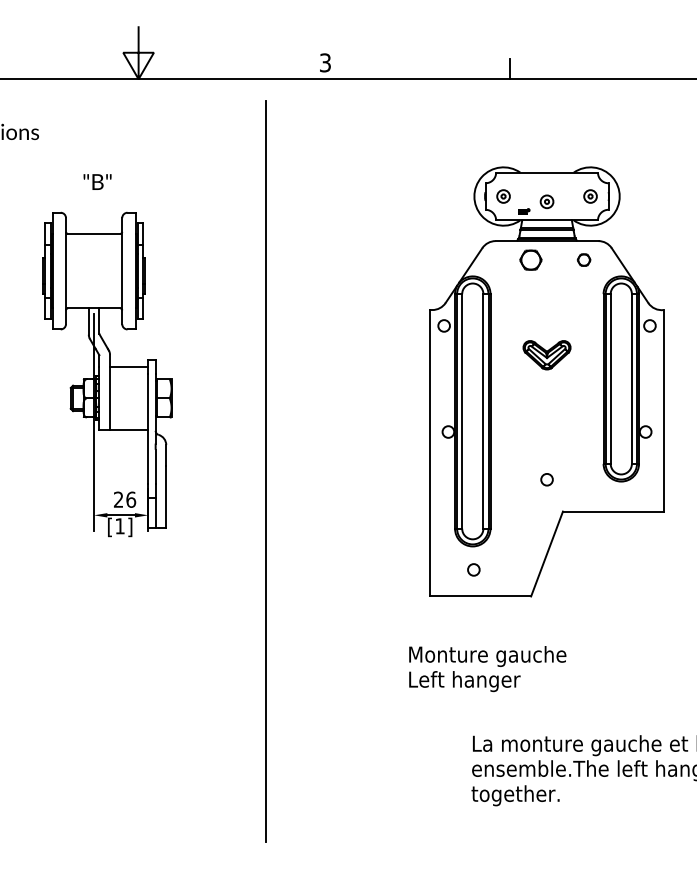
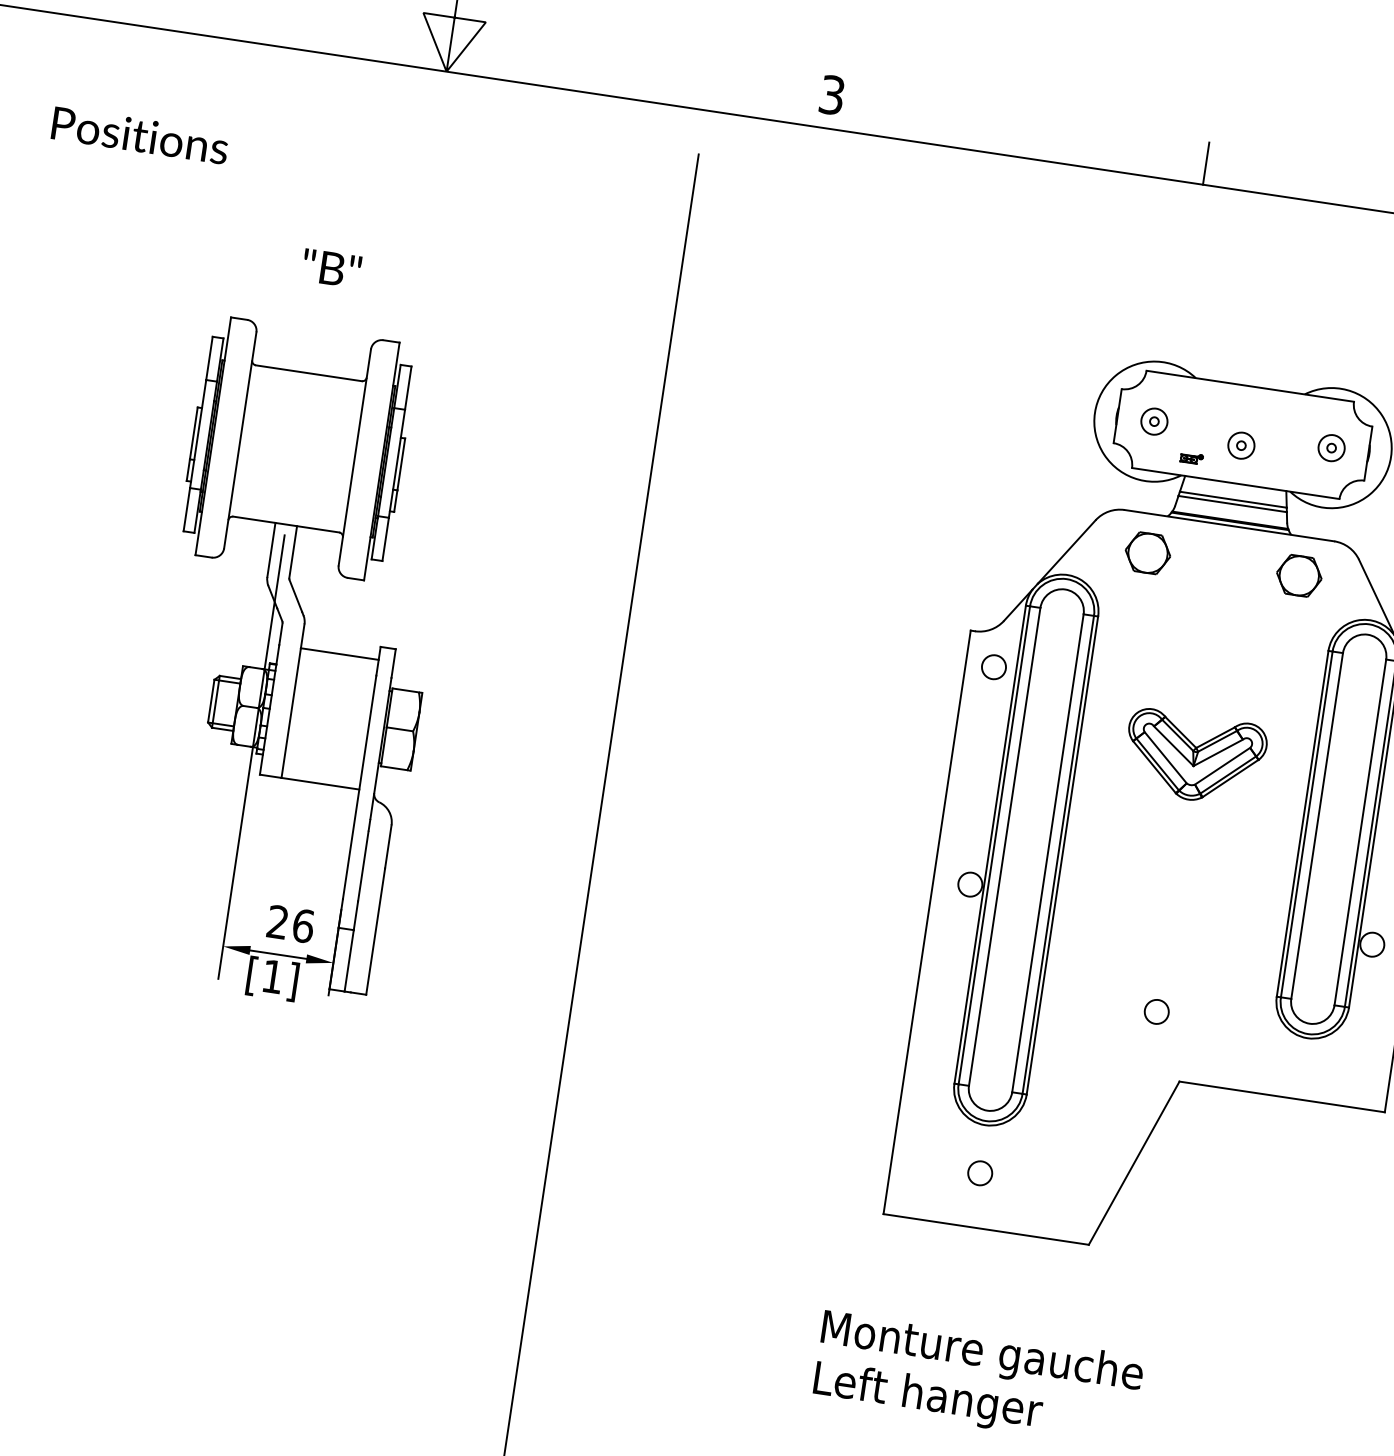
part: (530, 259) -> (1147, 551), moved
part: (583, 259) -> (1298, 574), size x1.67
part: (546, 355) -> (1193, 758), size x1.43

